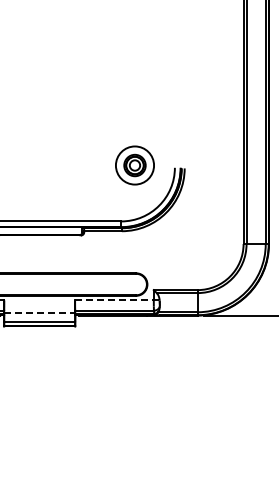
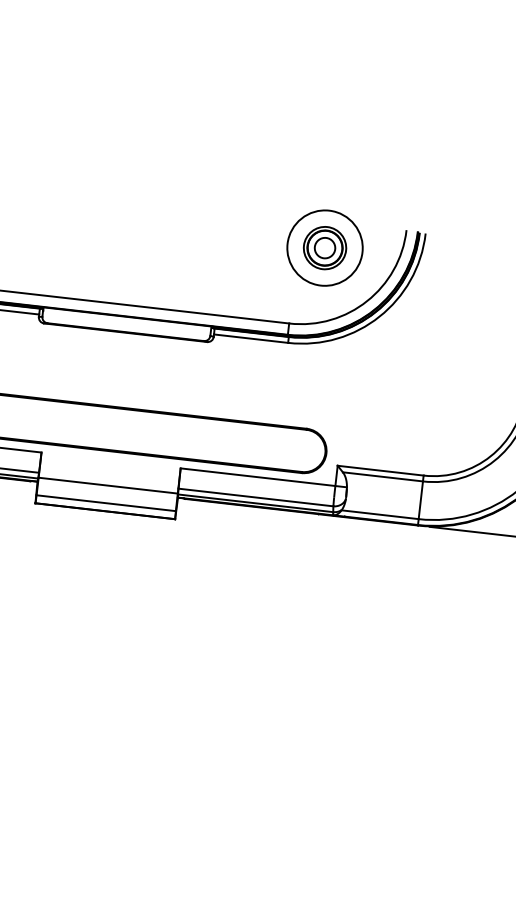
part: (134, 165) -> (324, 247), moved
line: (117, 300) -> (264, 478), dashed -> solid
line: (40, 313) -> (109, 486), dashed -> solid

